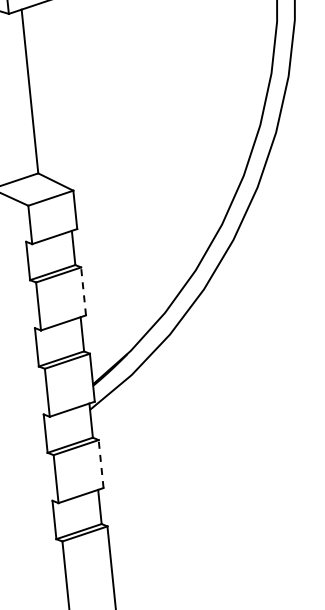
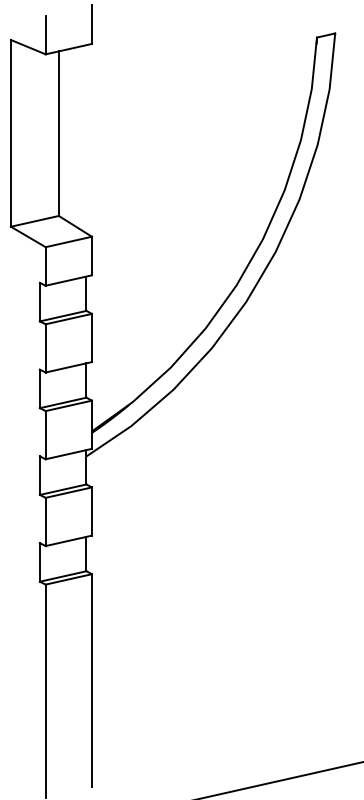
line: (83, 290) -> (91, 337), dashed -> solid
line: (100, 464) -> (91, 511), dashed -> solid

